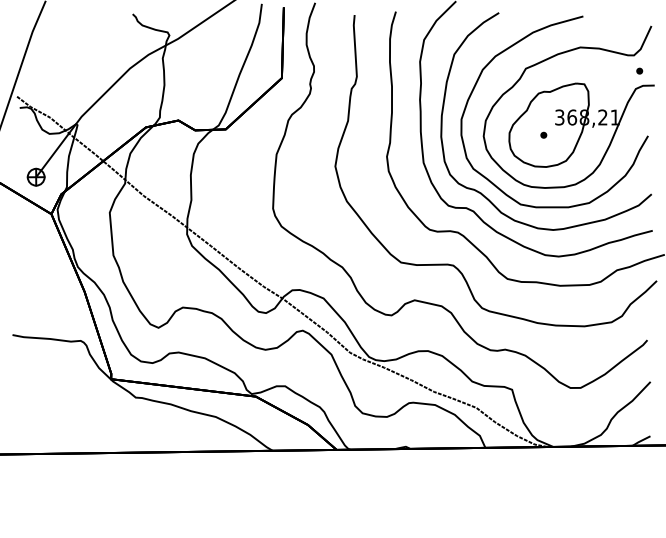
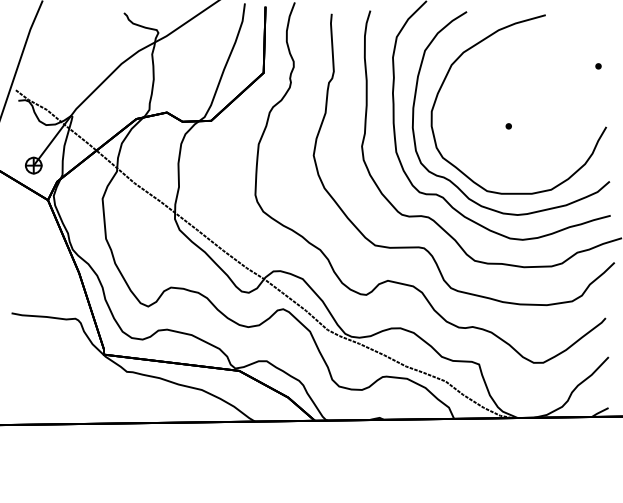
part: (568, 107) -> (531, 100), removed

